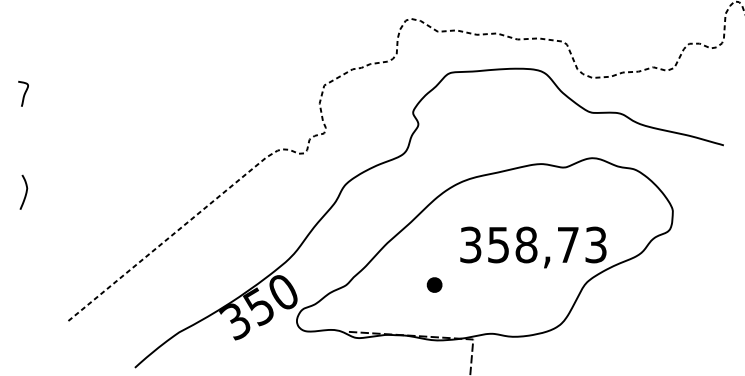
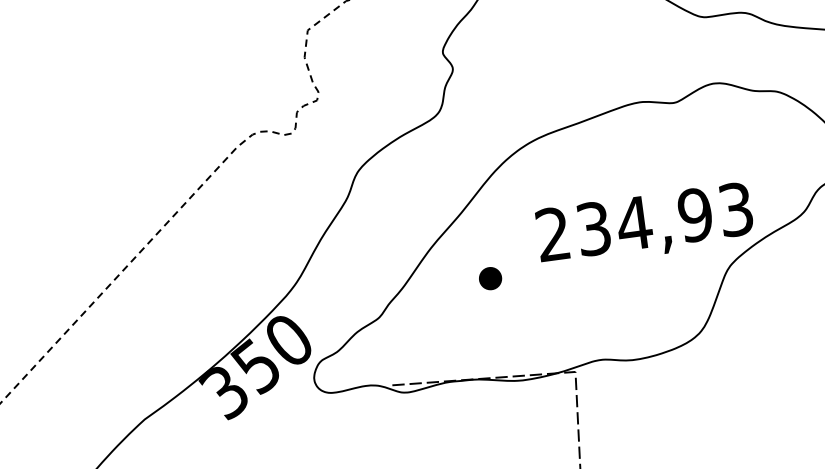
text: (519, 244) -> (624, 224), 358,73 -> 234,93
part: (434, 284) -> (490, 277), moved

